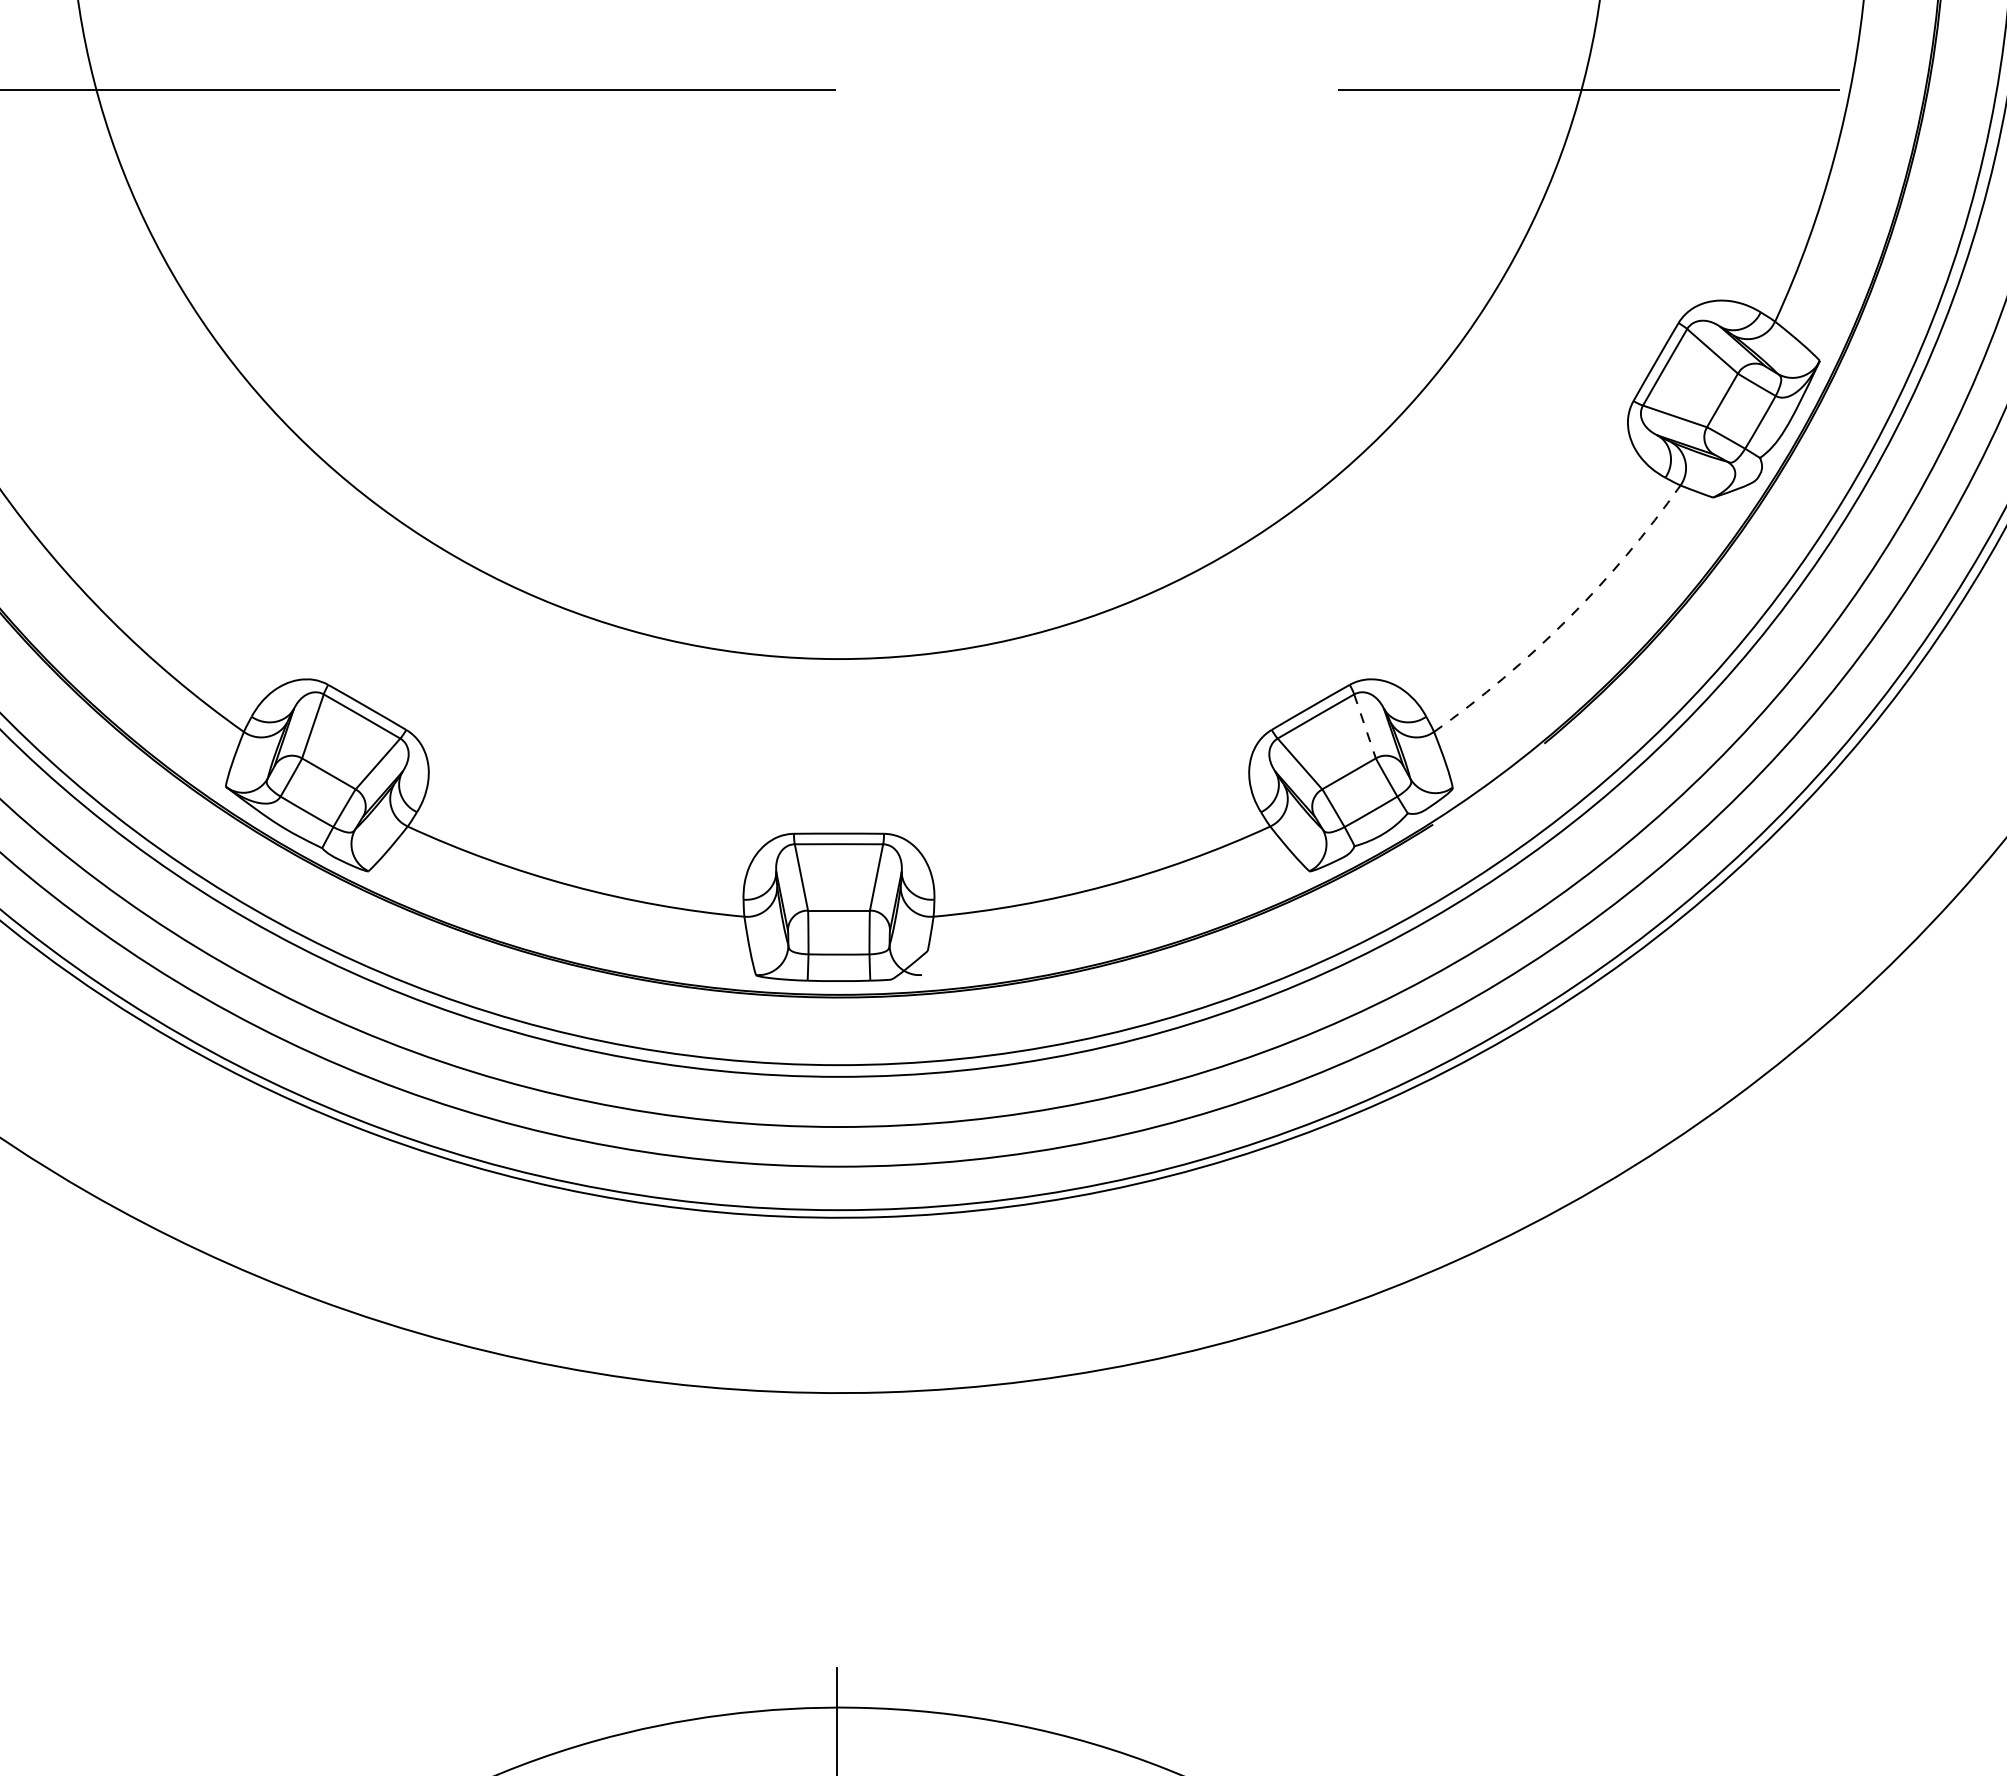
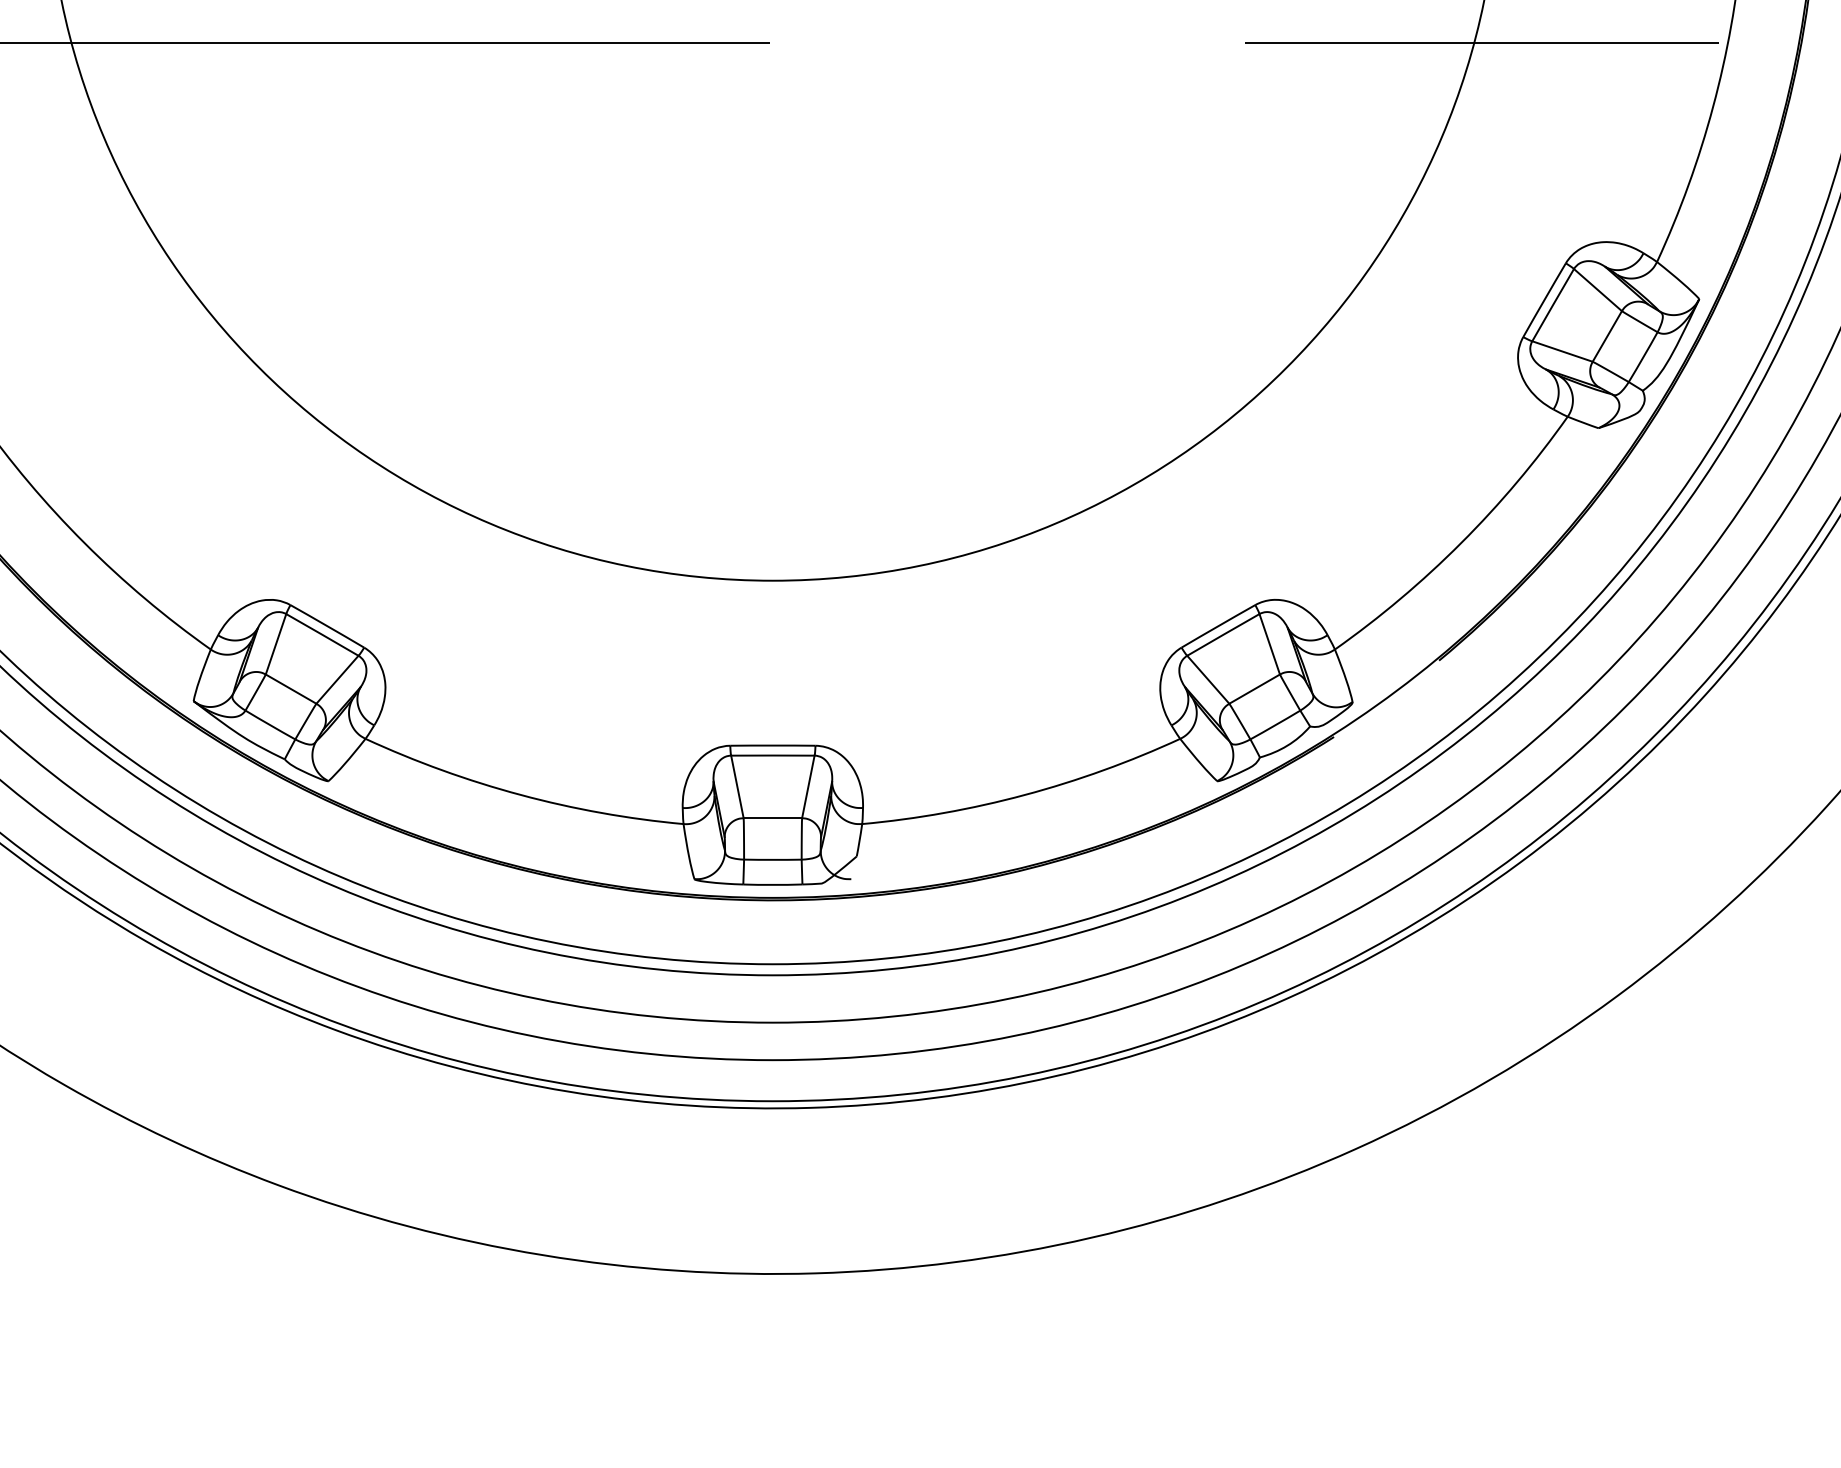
arc: (1567, 619) -> (1460, 543), dashed -> solid
line: (1365, 726) -> (1270, 644), dashed -> solid

